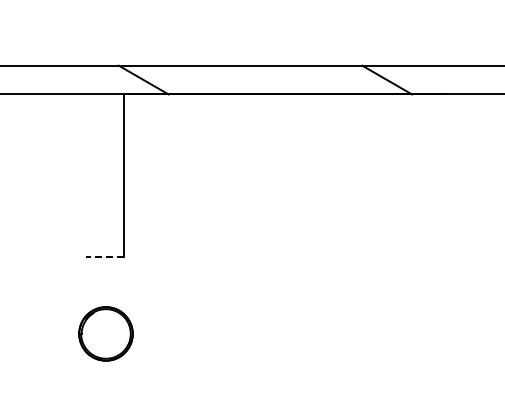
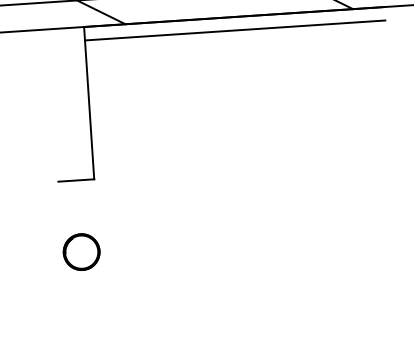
line: (284, 108) -> (234, 30), added
line: (104, 257) -> (75, 180), dashed -> solid
part: (105, 334) -> (81, 252), size x0.71

